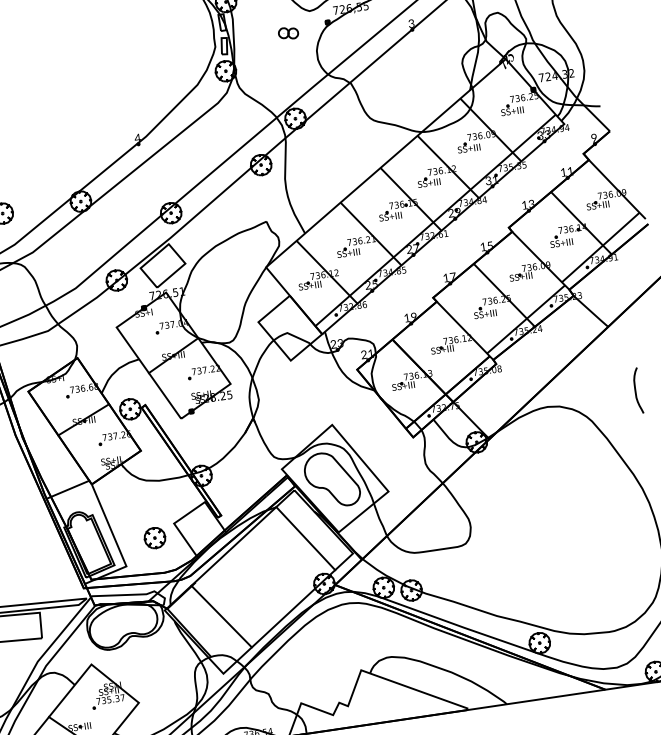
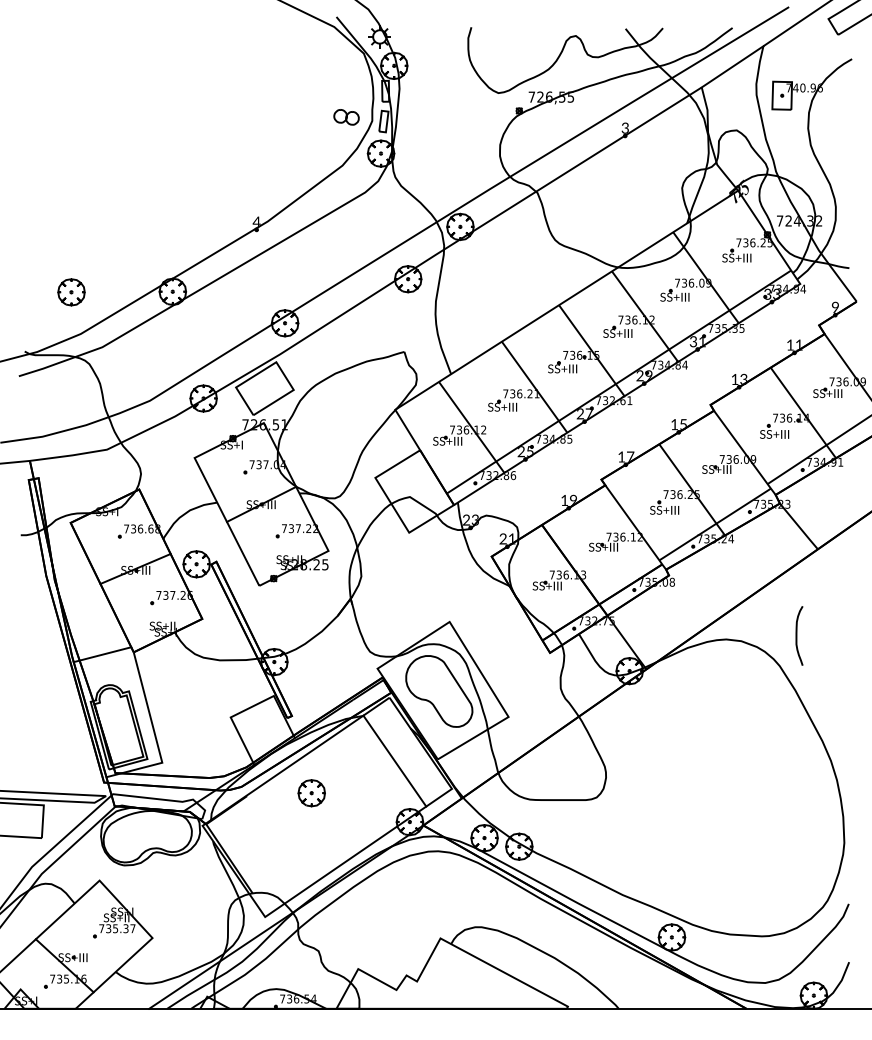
part: (288, 33) -> (346, 117), moved
curve: (636, 390) -> (797, 635), moved
part: (154, 538) -> (311, 793), moved
line: (221, 616) -> (273, 843), removed

